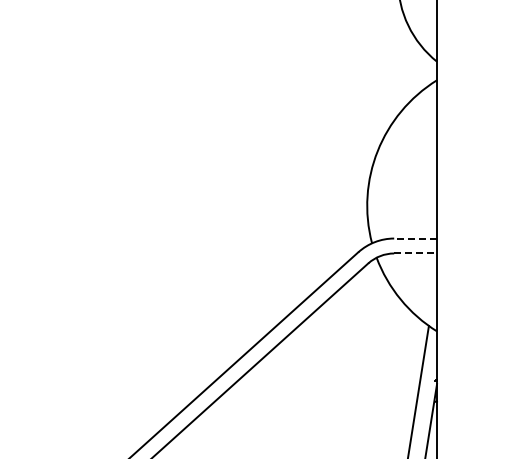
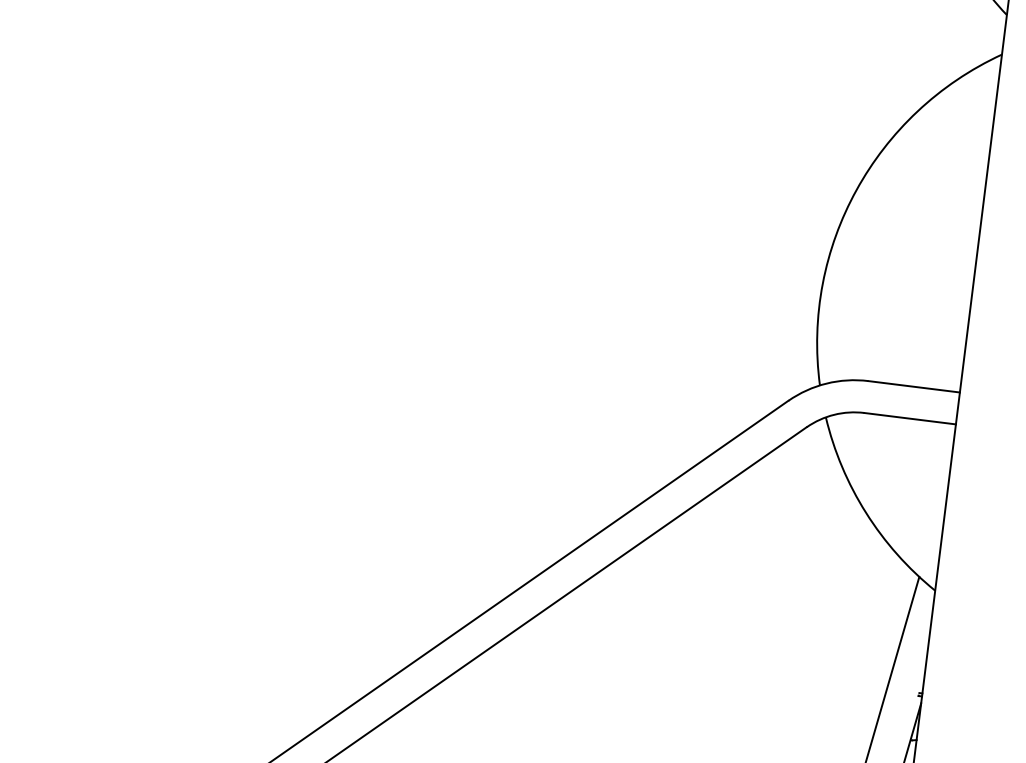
line: (415, 238) -> (913, 386), dashed -> solid
line: (416, 253) -> (912, 418), dashed -> solid

